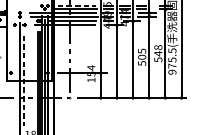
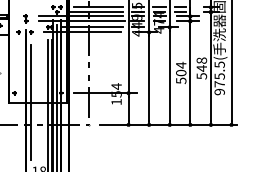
line: (77, 5) -> (98, 7), dashed -> solid
text: (142, 50) -> (181, 64), 505 -> 504
line: (24, 81) -> (31, 103), dashed -> solid

